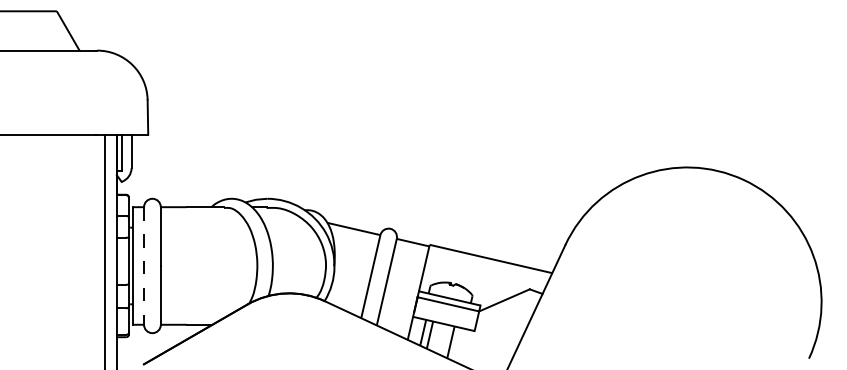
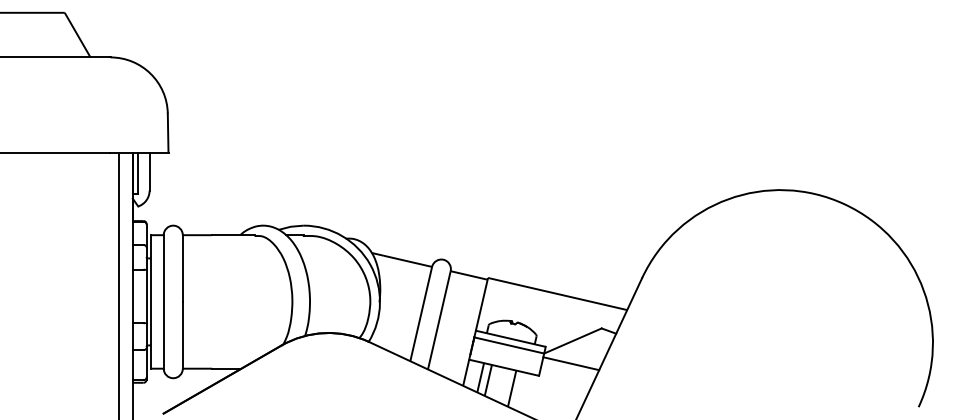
line: (144, 265) -> (164, 301), dashed -> solid
line: (502, 320) -> (570, 363), added

